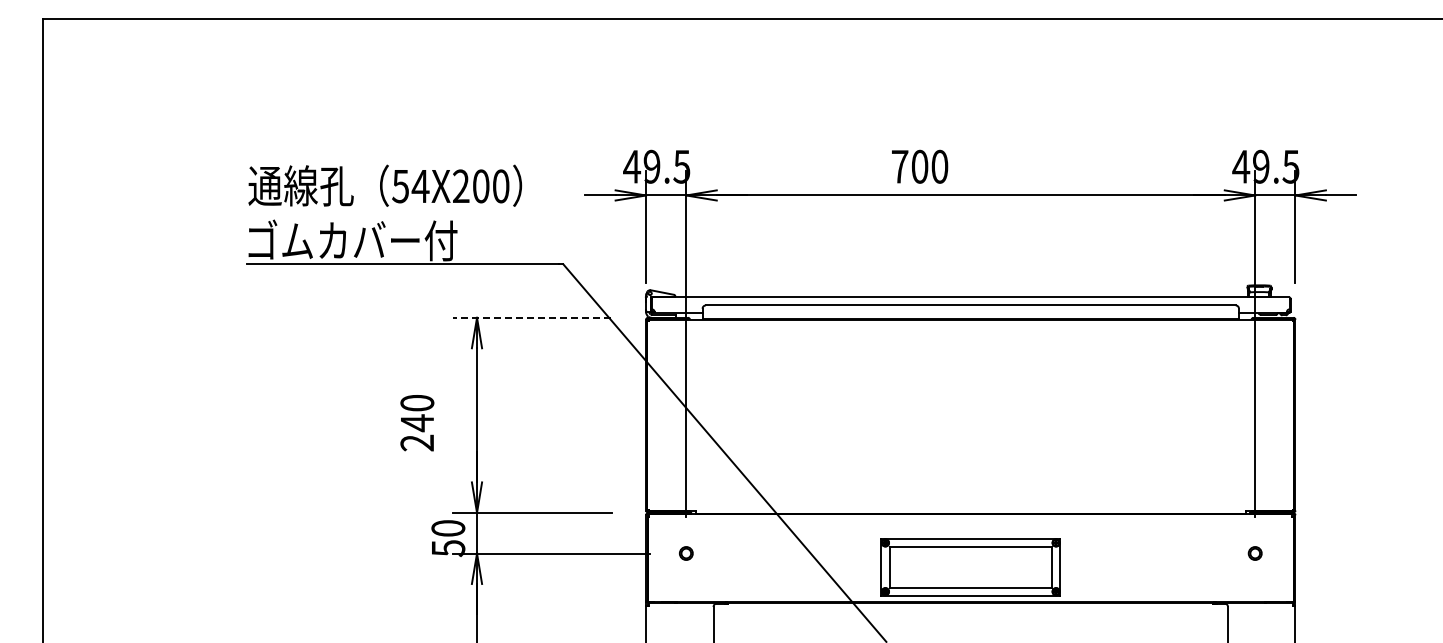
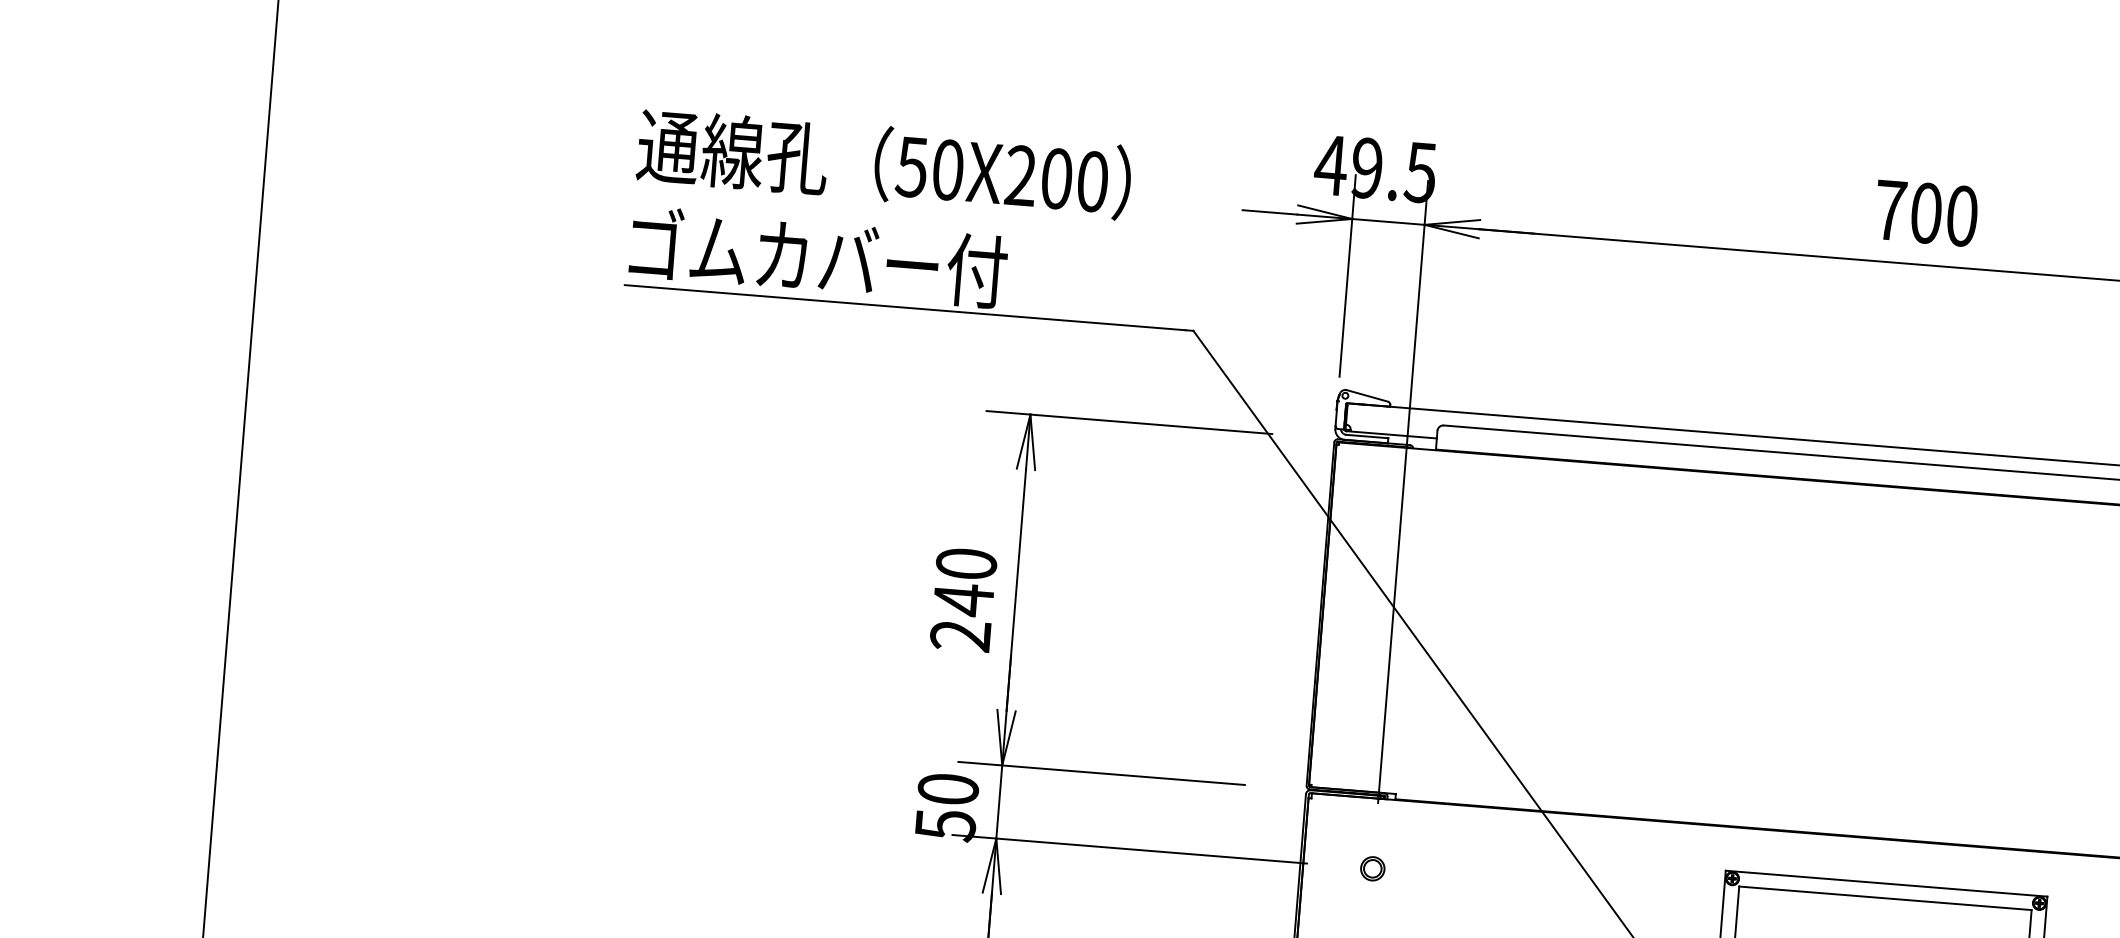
text: (920, 166) -> (1927, 212), moved
text: (420, 186) -> (947, 170), 54X200 -> 50X200
line: (531, 317) -> (1128, 421), dashed -> solid
text: (417, 423) -> (963, 600), moved

